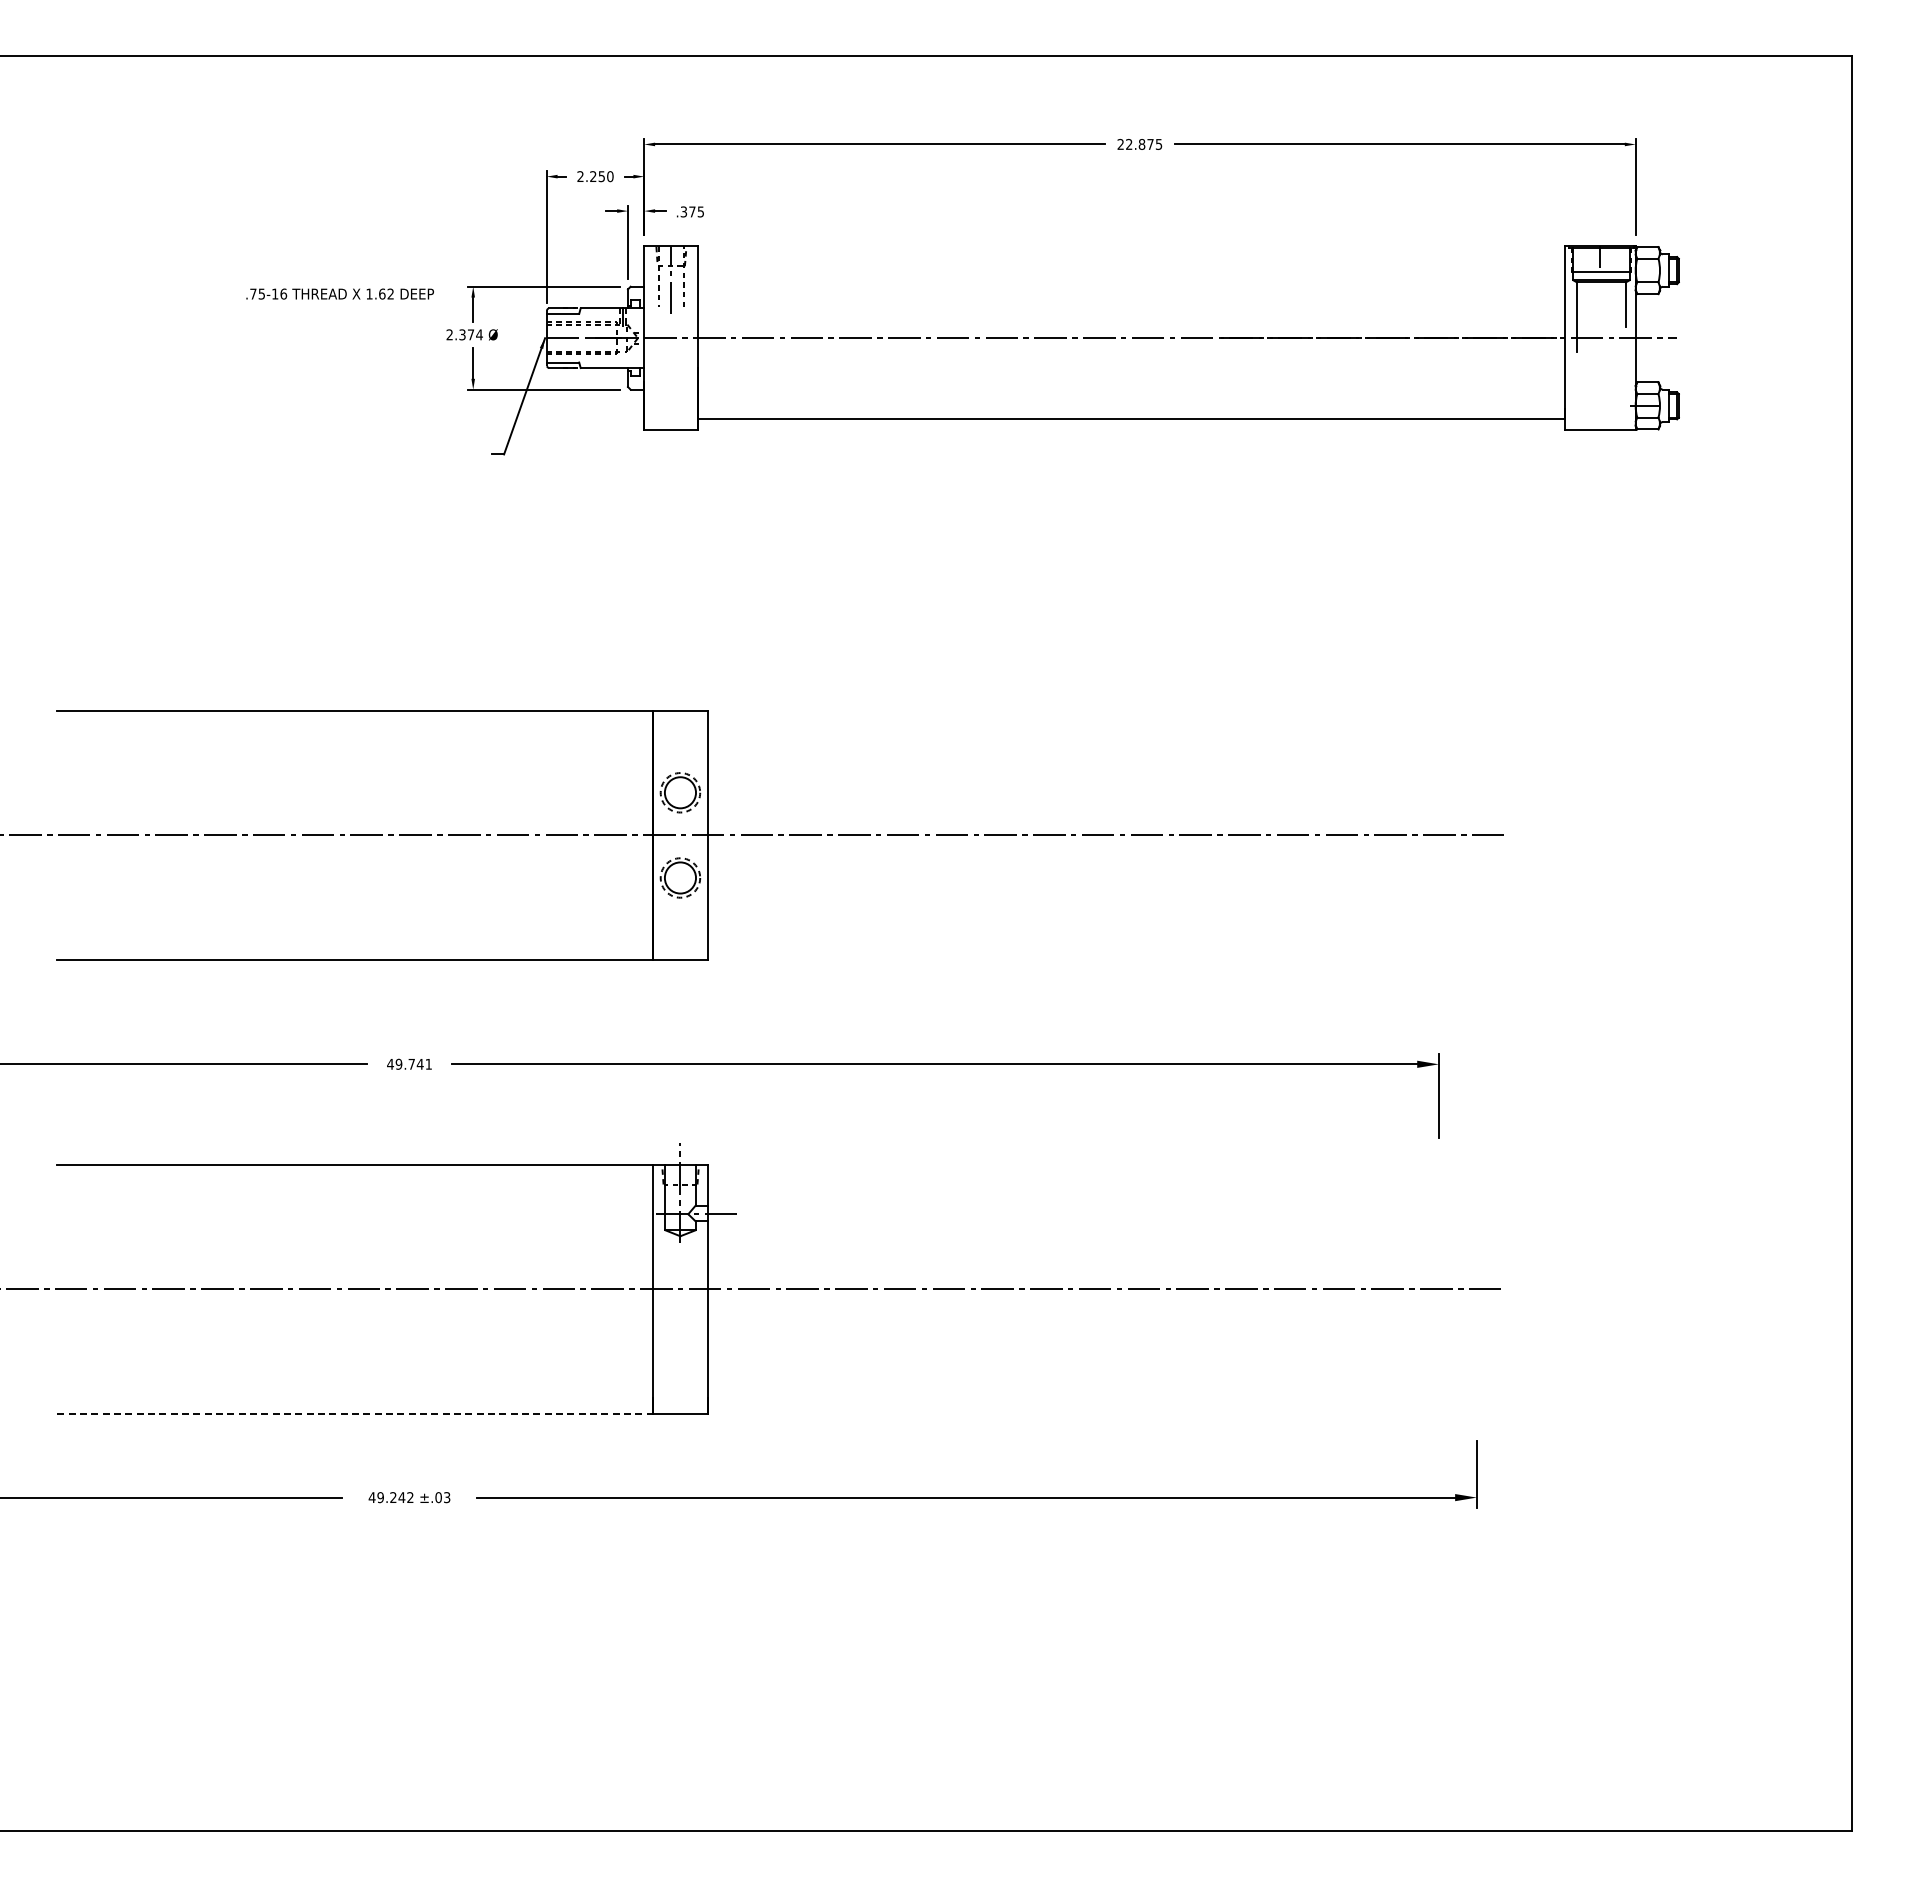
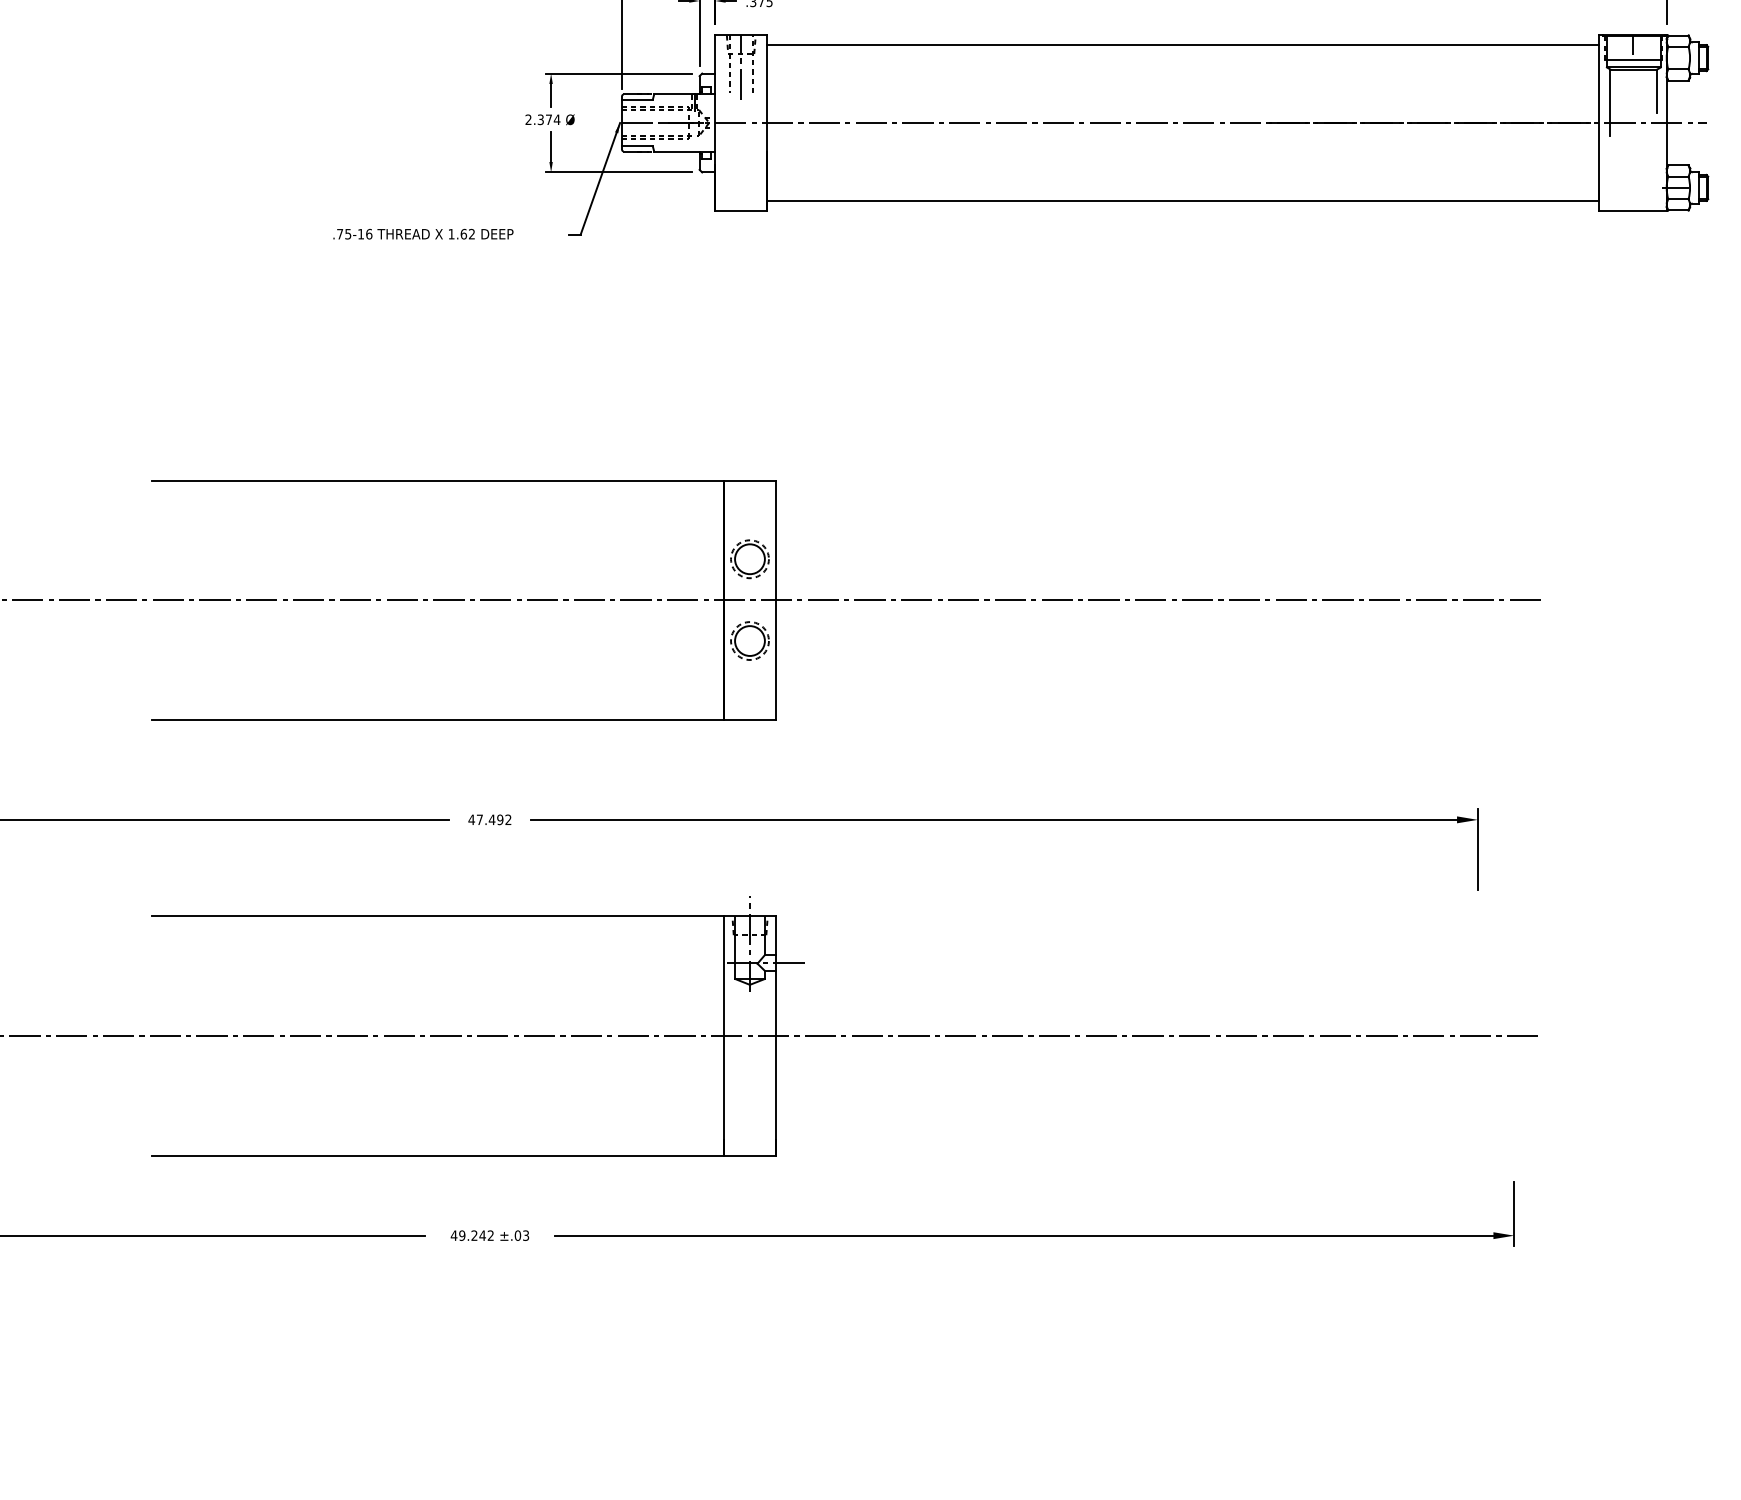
line: (1131, 256) -> (1182, 44), added
text: (339, 293) -> (422, 233), moved
text: (413, 1063) -> (493, 819), 49.741 -> 47.492
line: (355, 1414) -> (438, 1155), dashed -> solid

